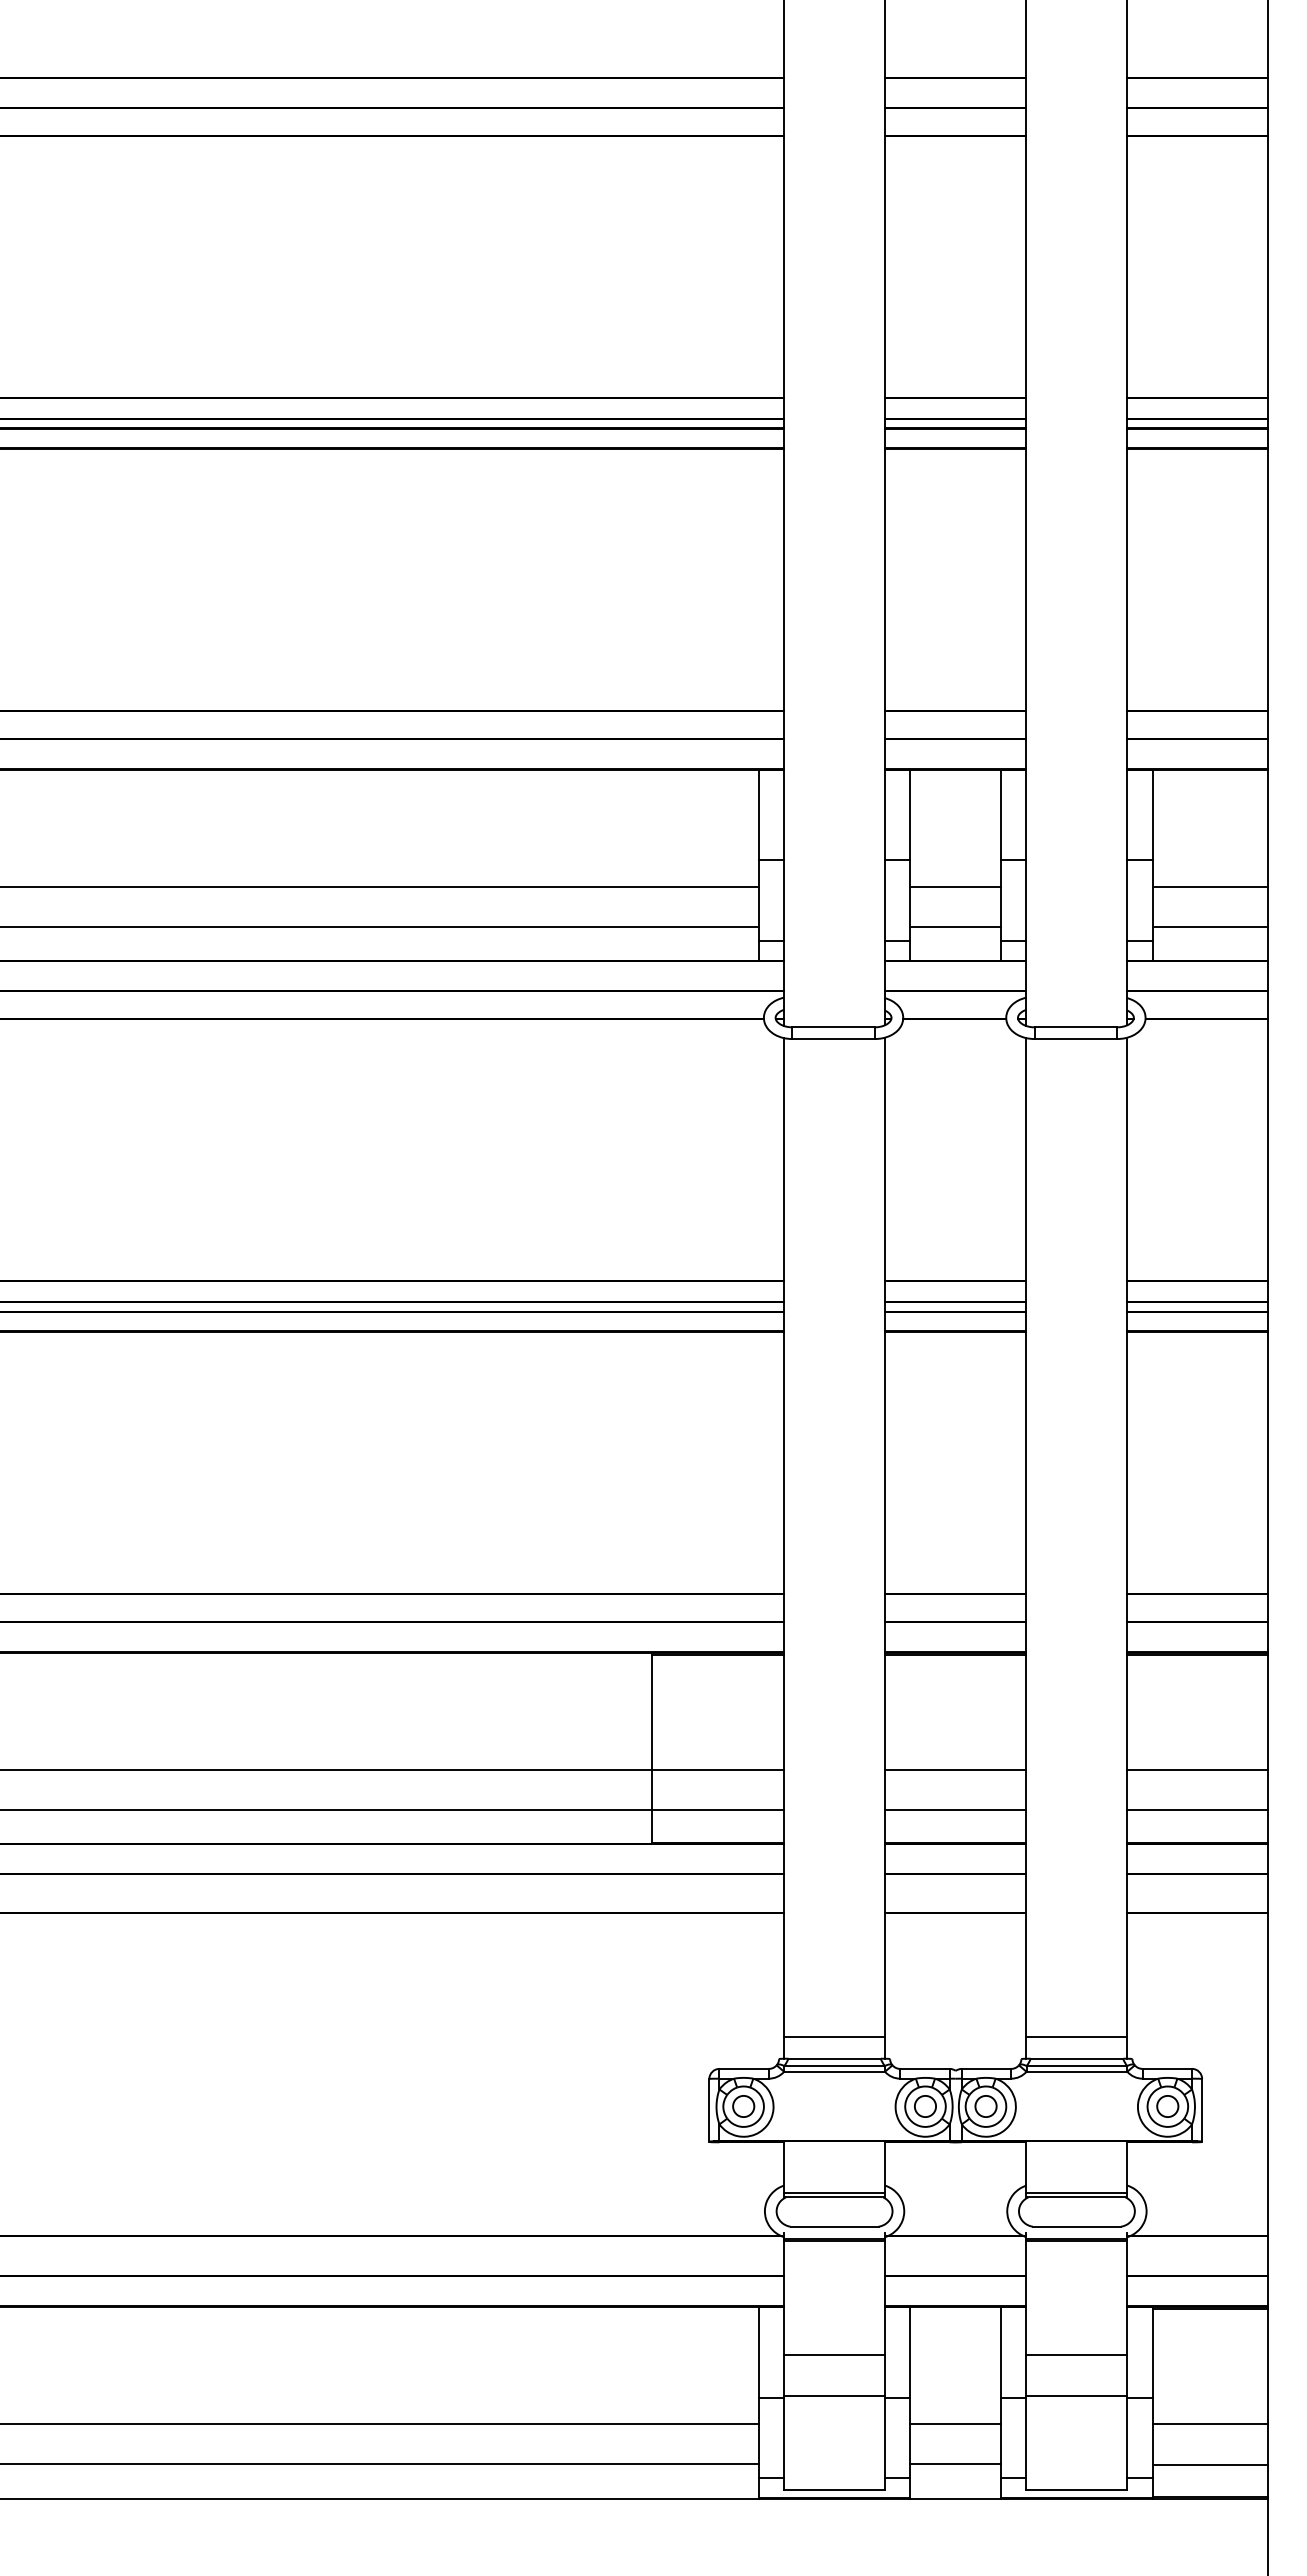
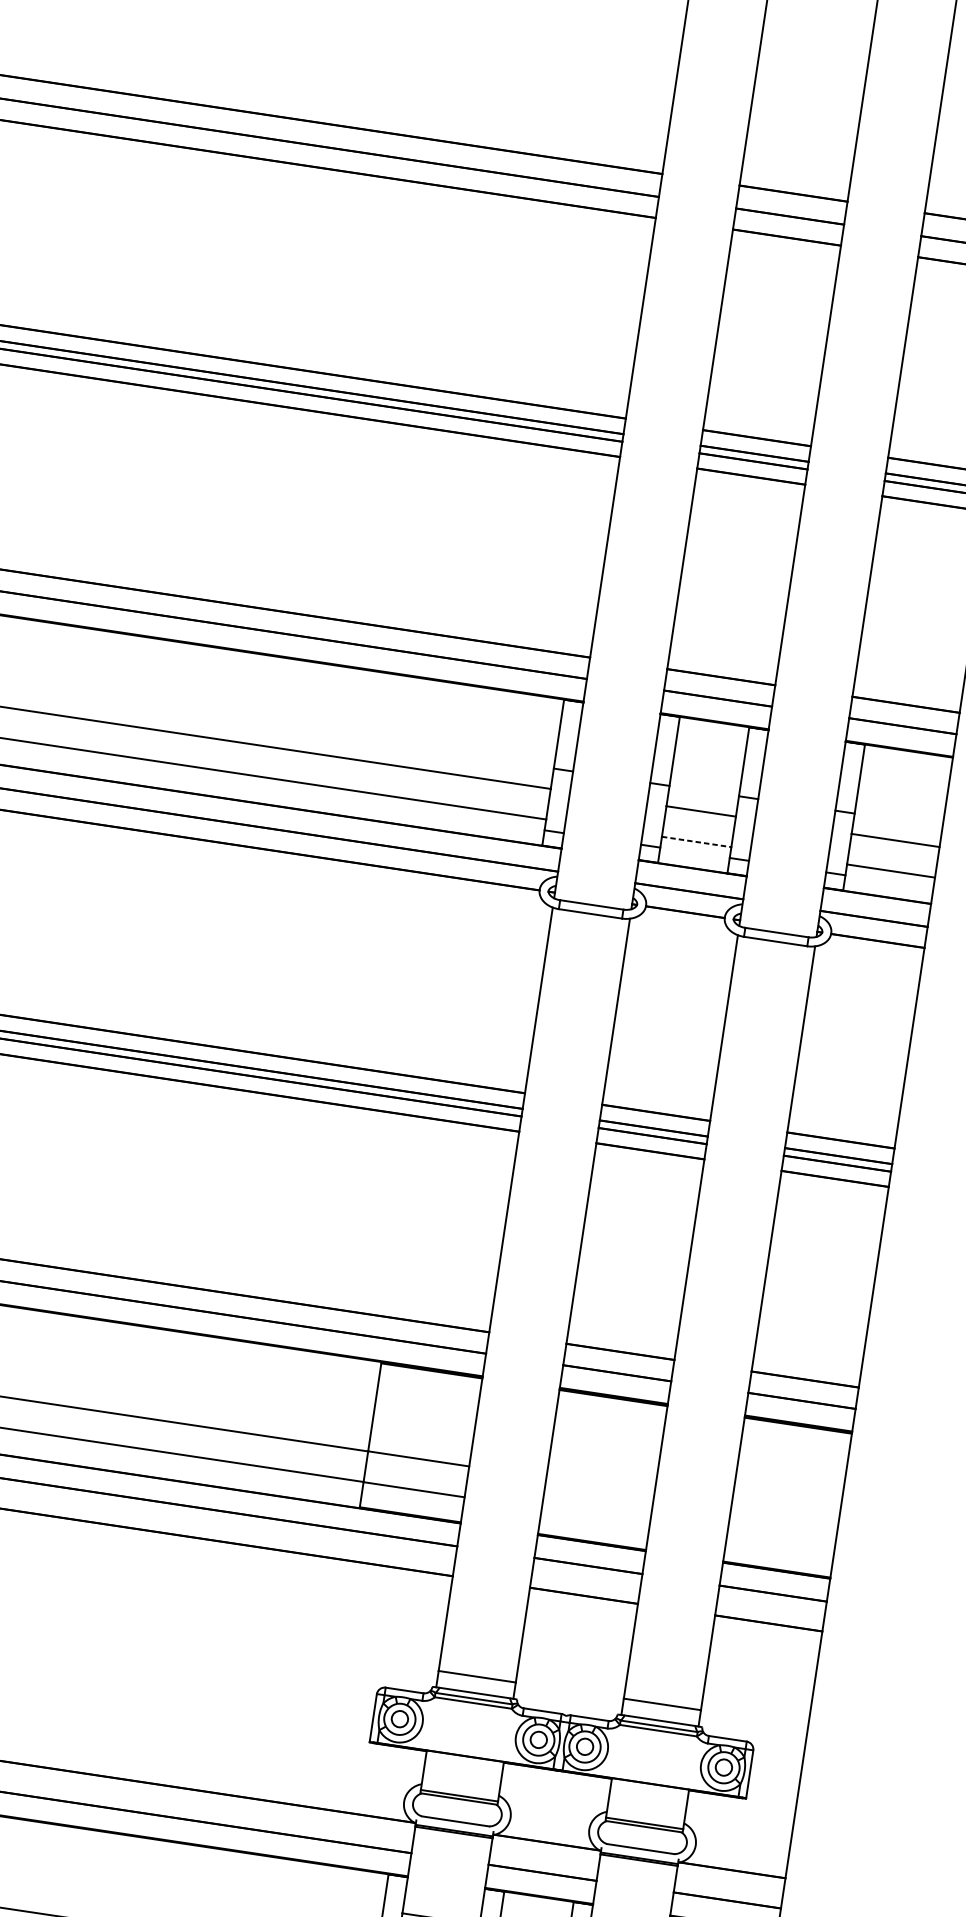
line: (956, 926) -> (697, 841), solid -> dashed
line: (955, 1769) -> (600, 1485), removed
line: (1197, 1769) -> (785, 1513), removed
line: (955, 1810) -> (595, 1517), removed
line: (1197, 1810) -> (780, 1544), removed

